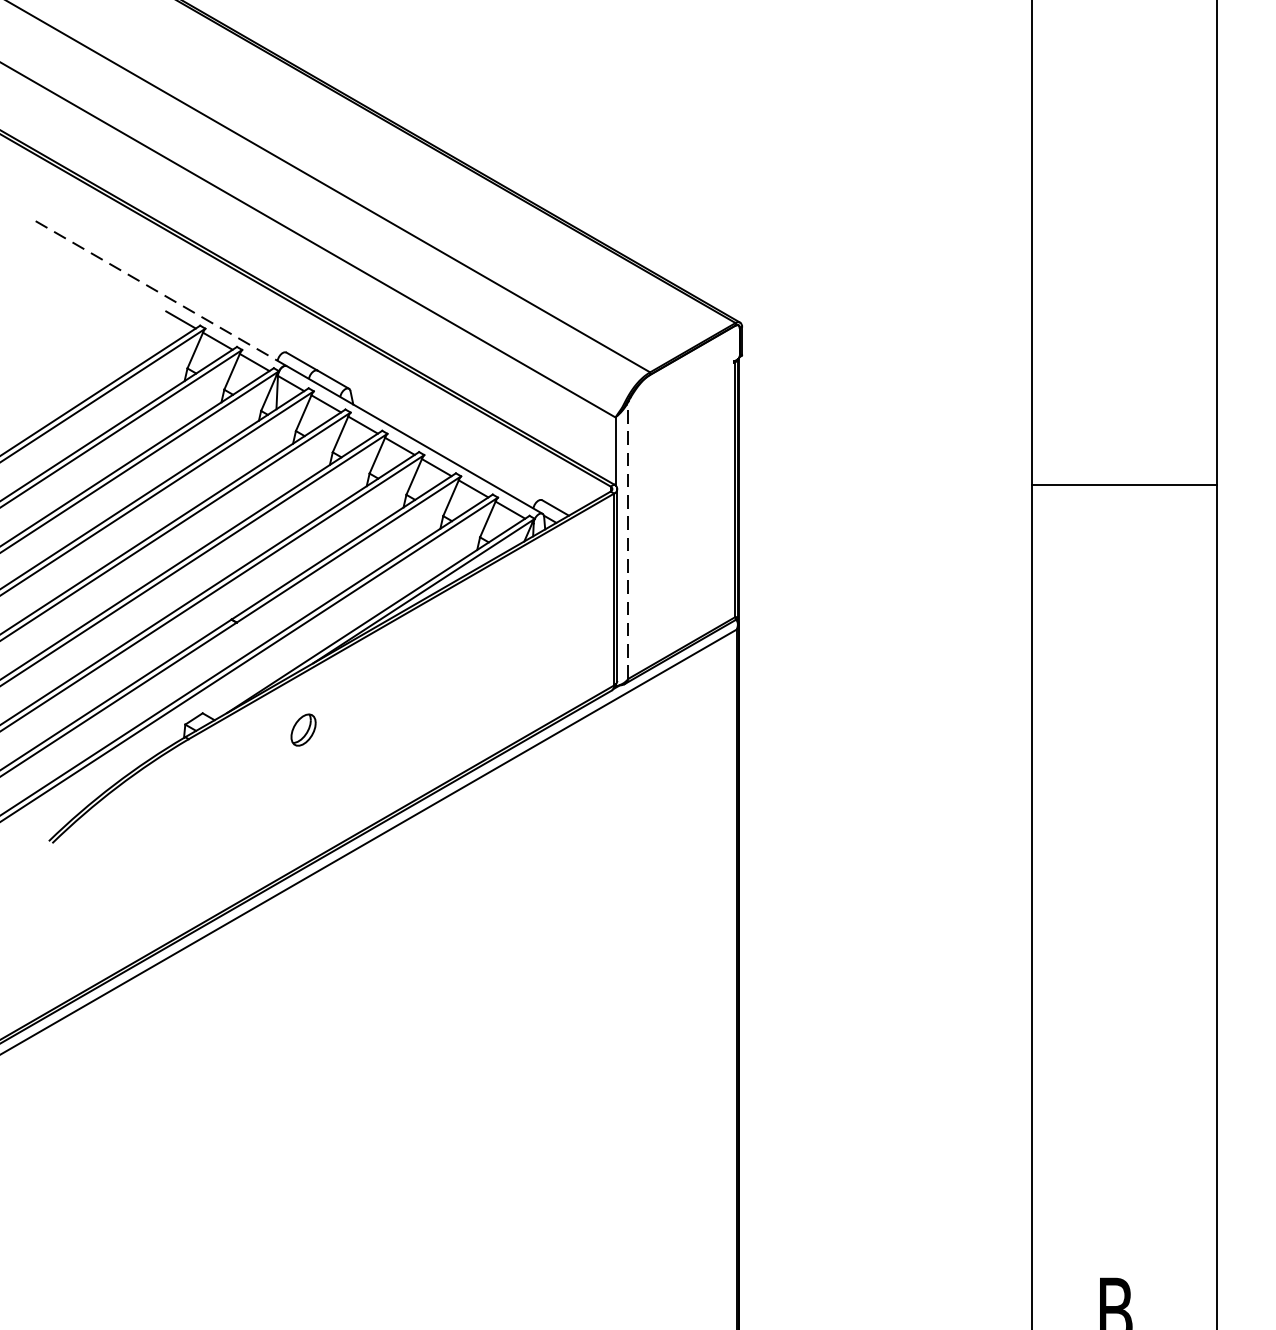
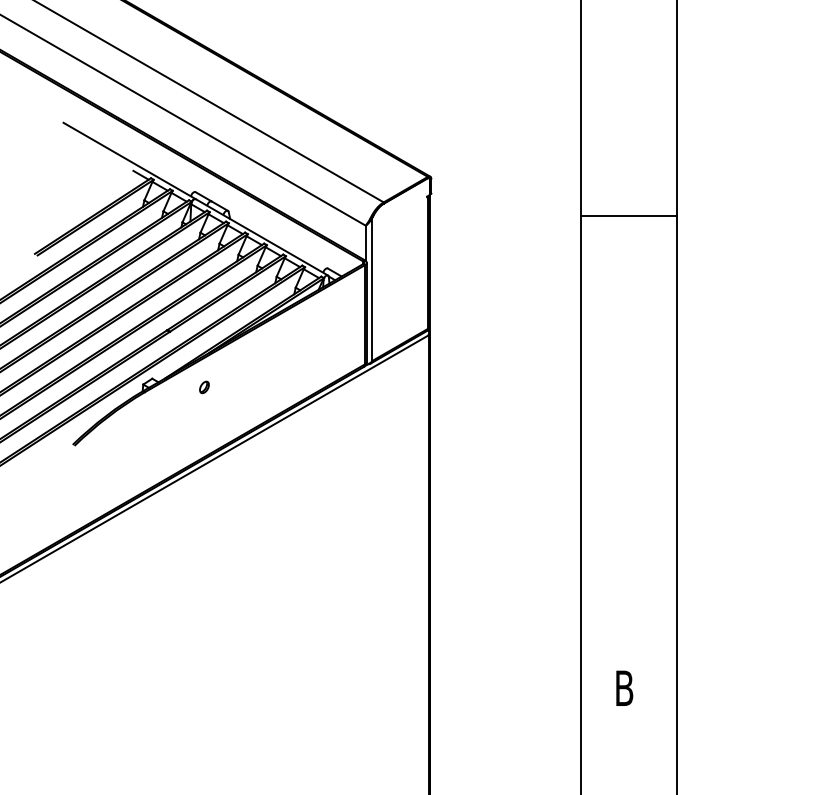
line: (158, 291) -> (129, 160), dashed -> solid
line: (1123, 484) -> (628, 215), moved
line: (628, 540) -> (372, 289), dashed -> solid
part: (303, 730) -> (204, 387), size x0.71

